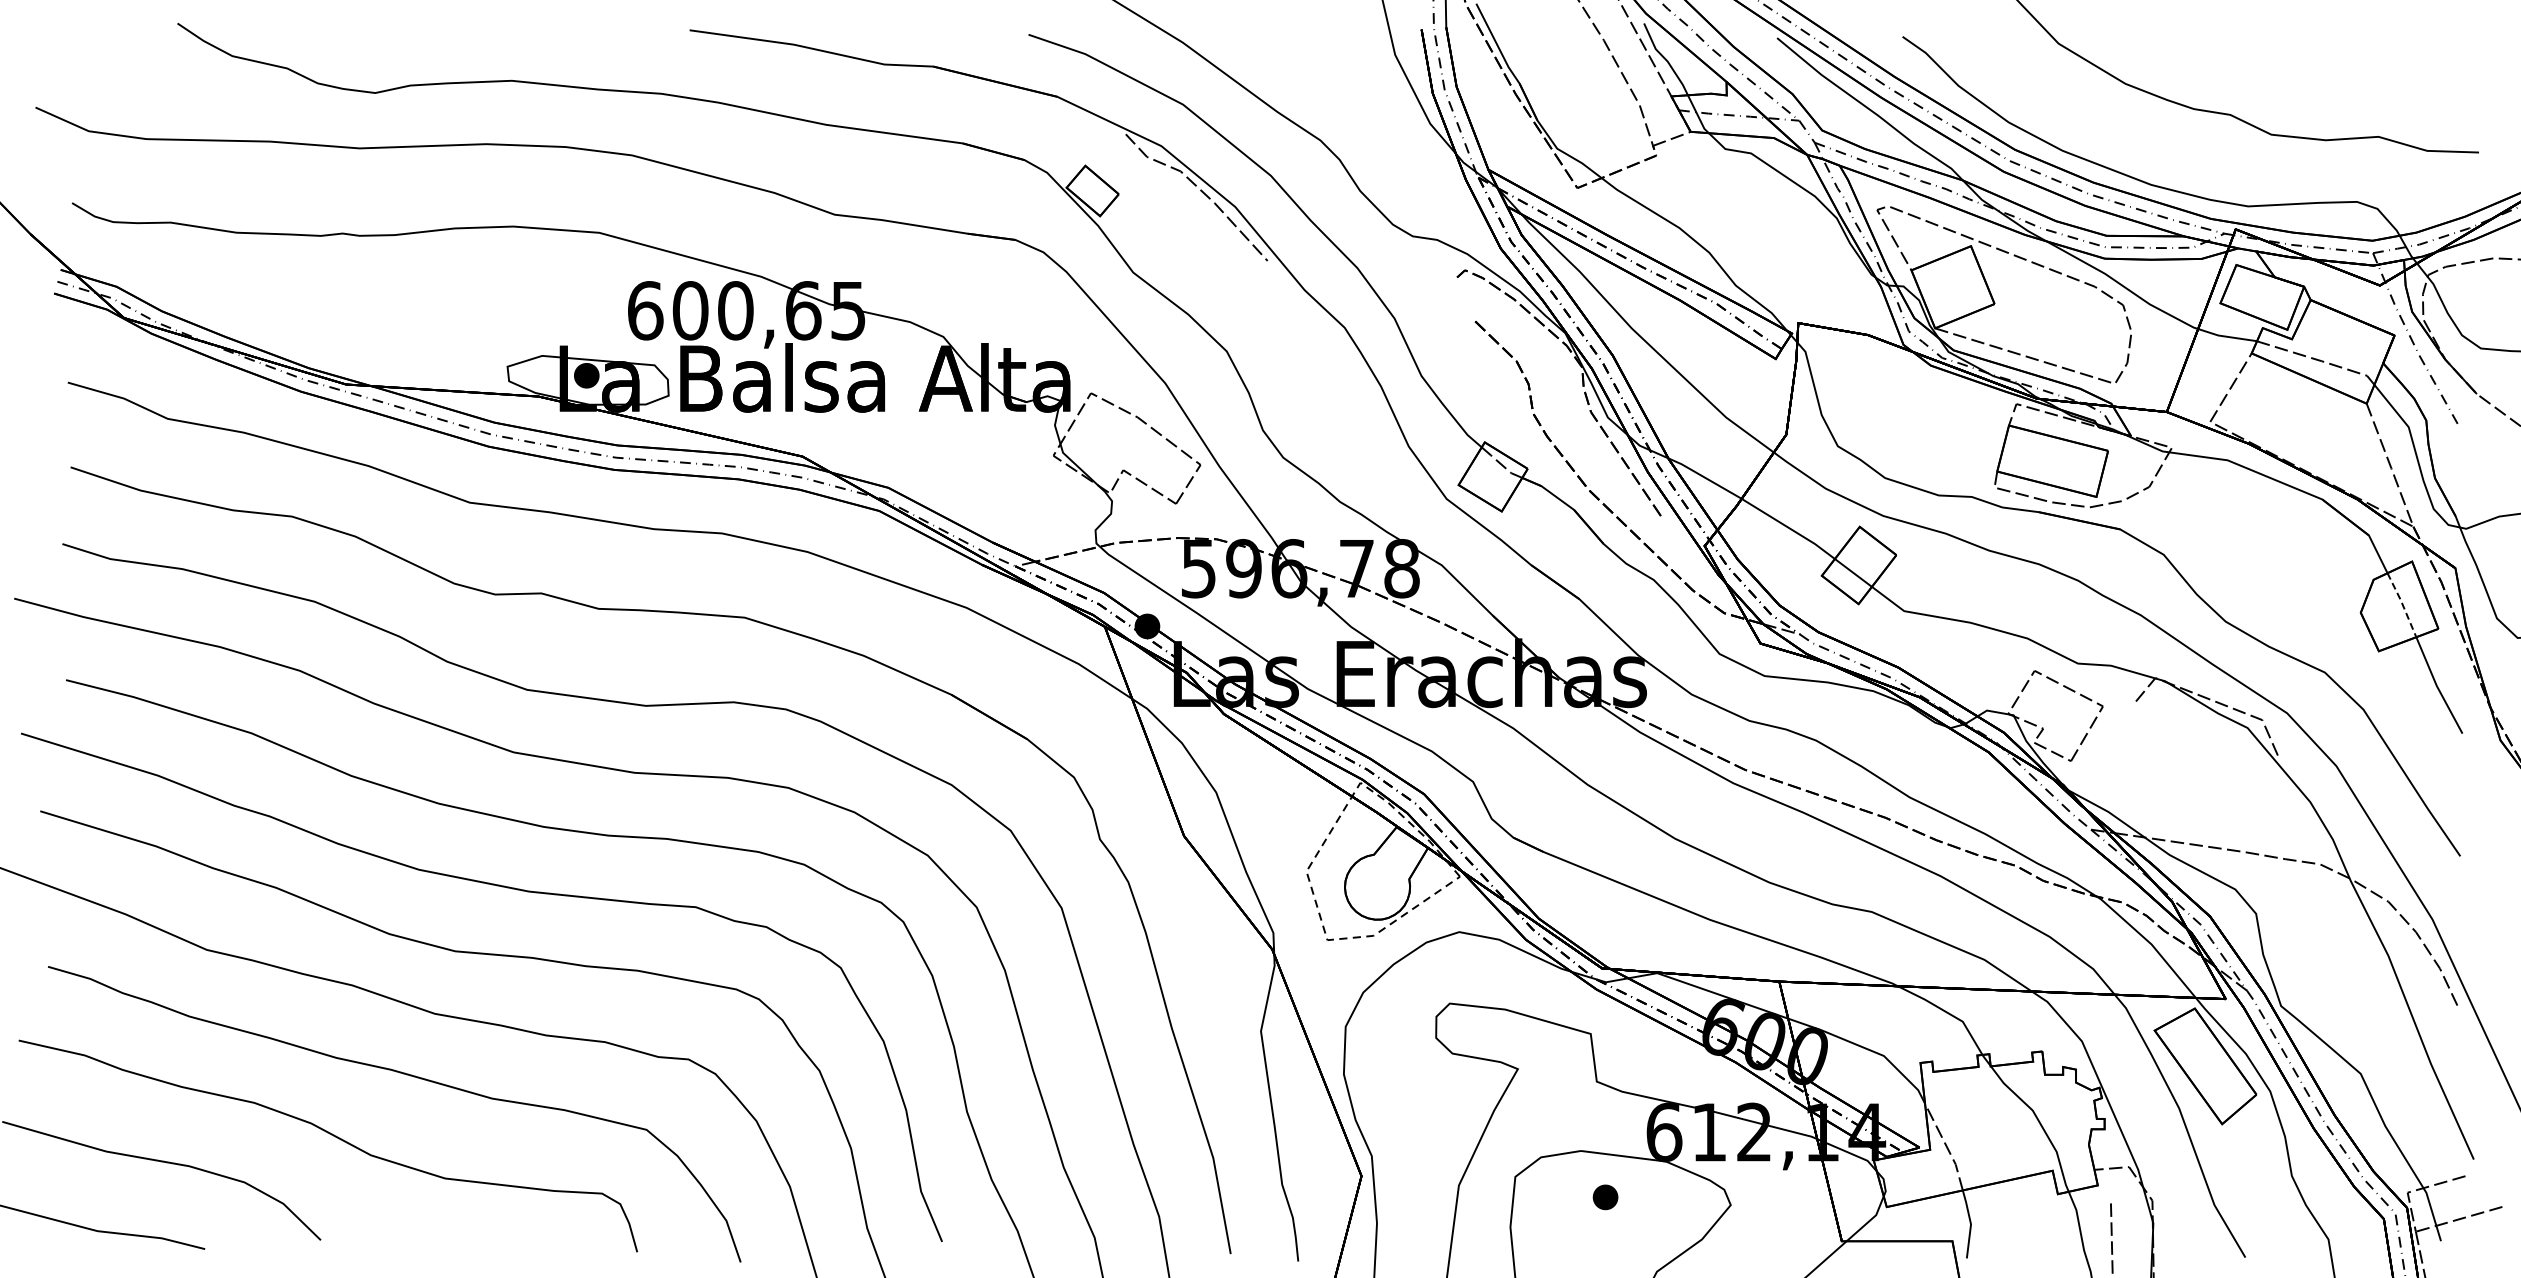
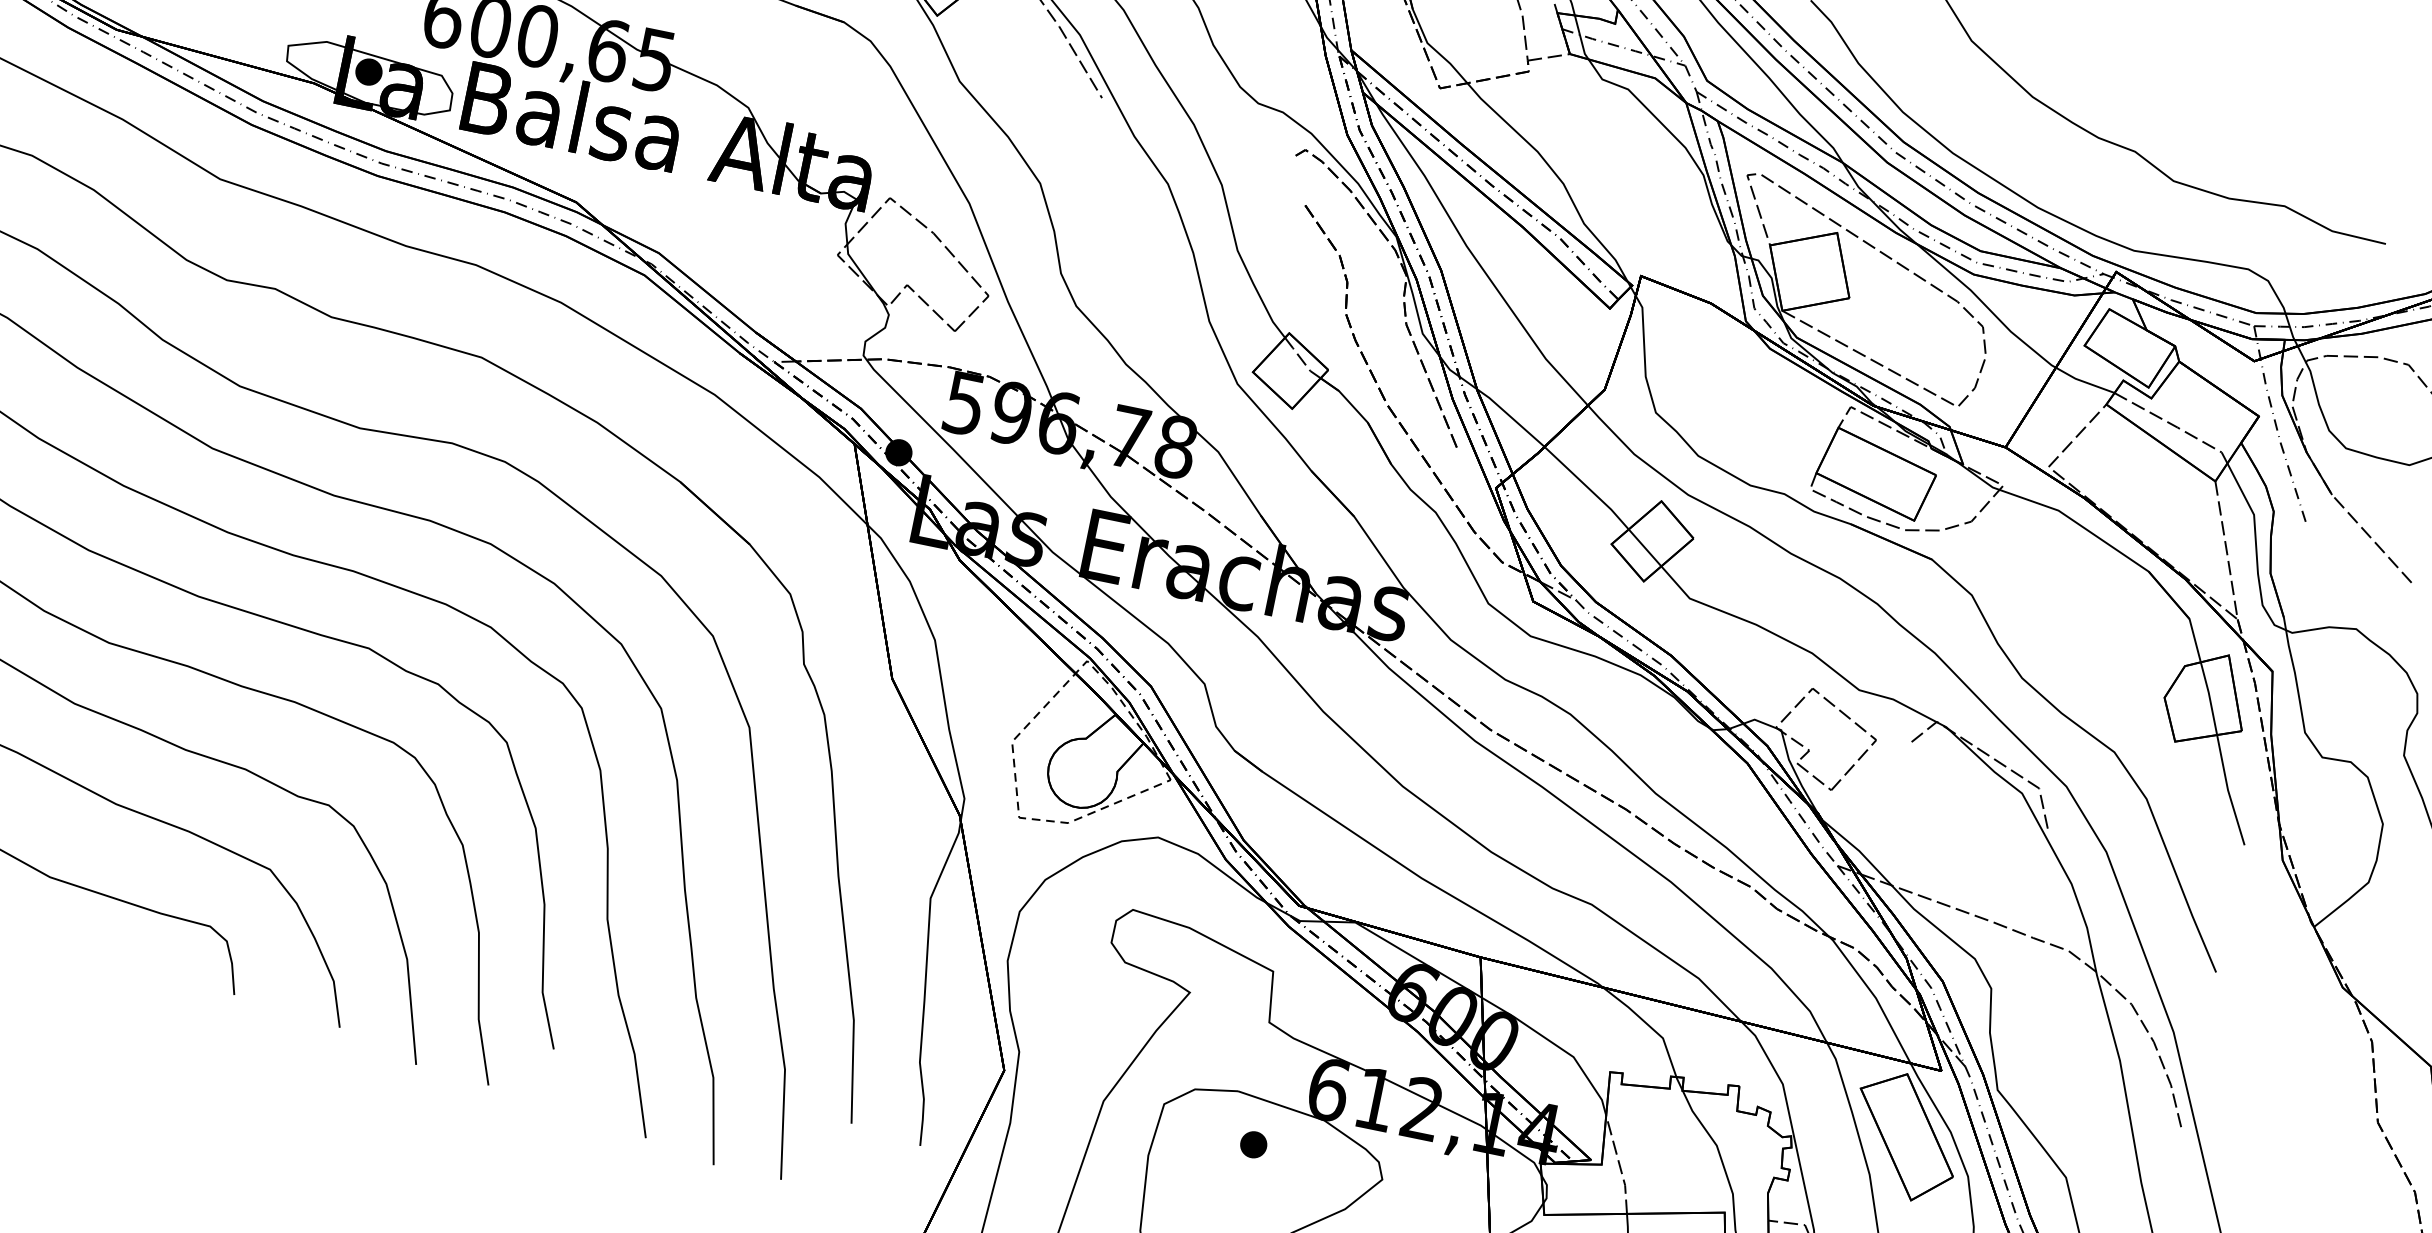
line: (2402, 604) -> (2209, 698), dashed -> solid

